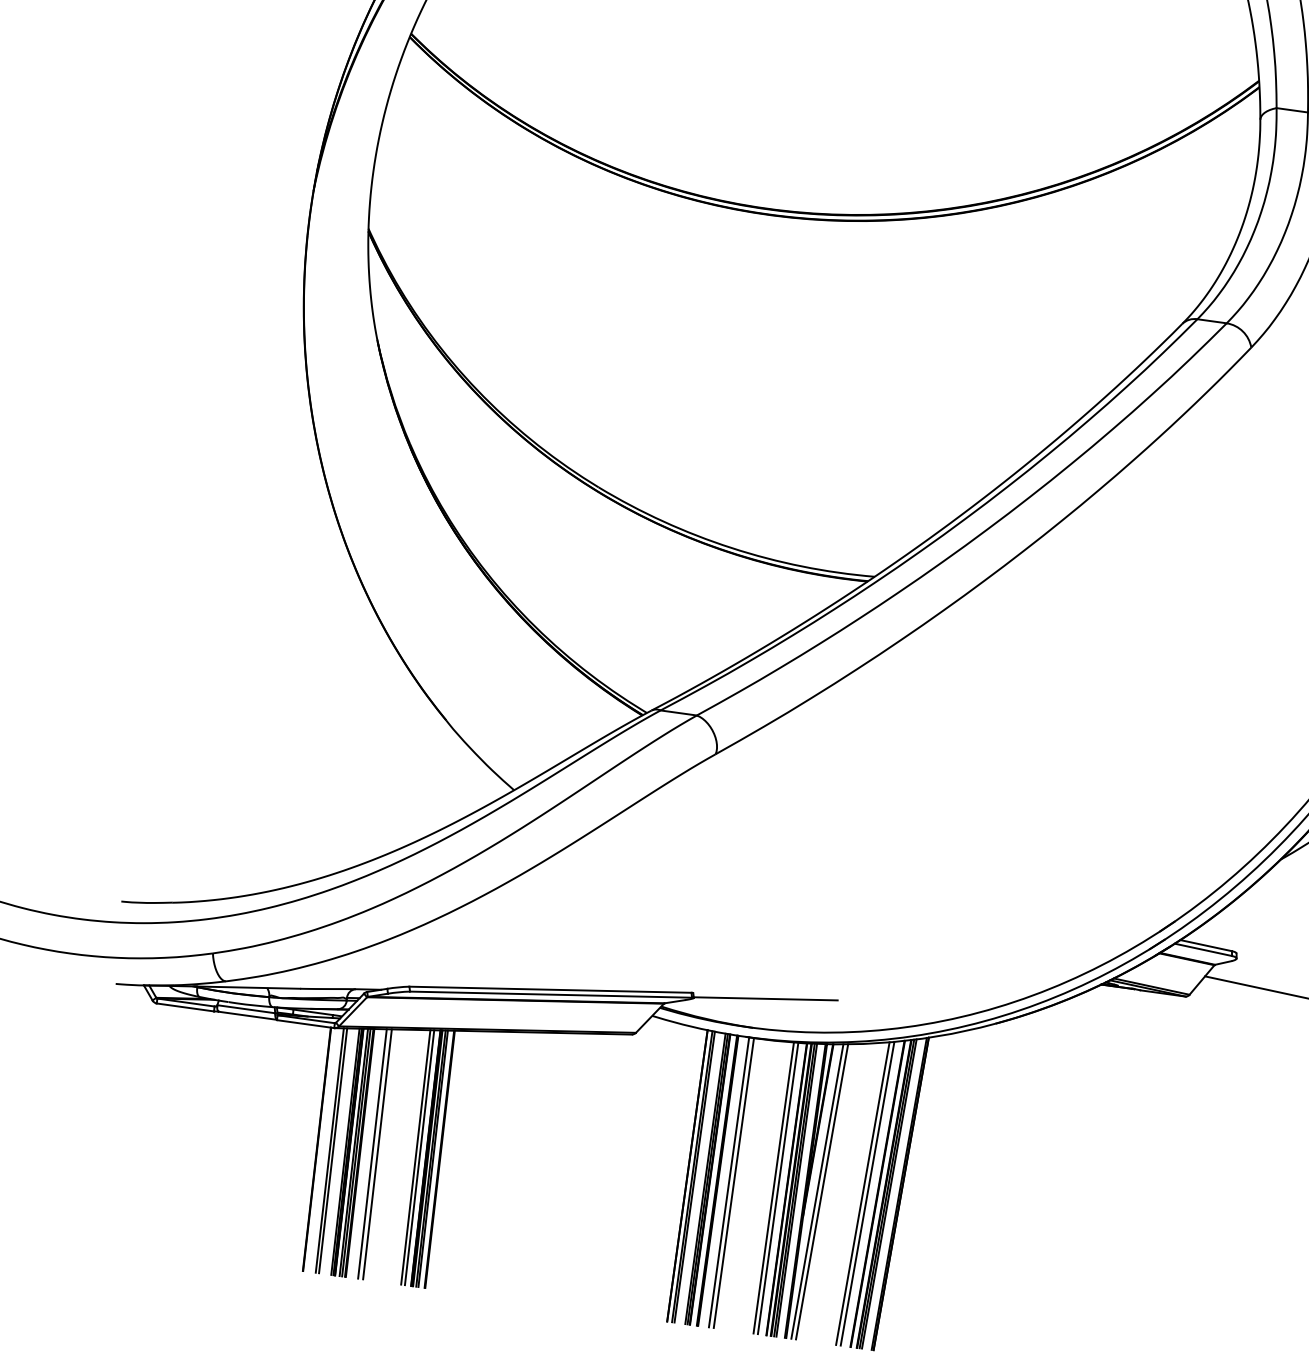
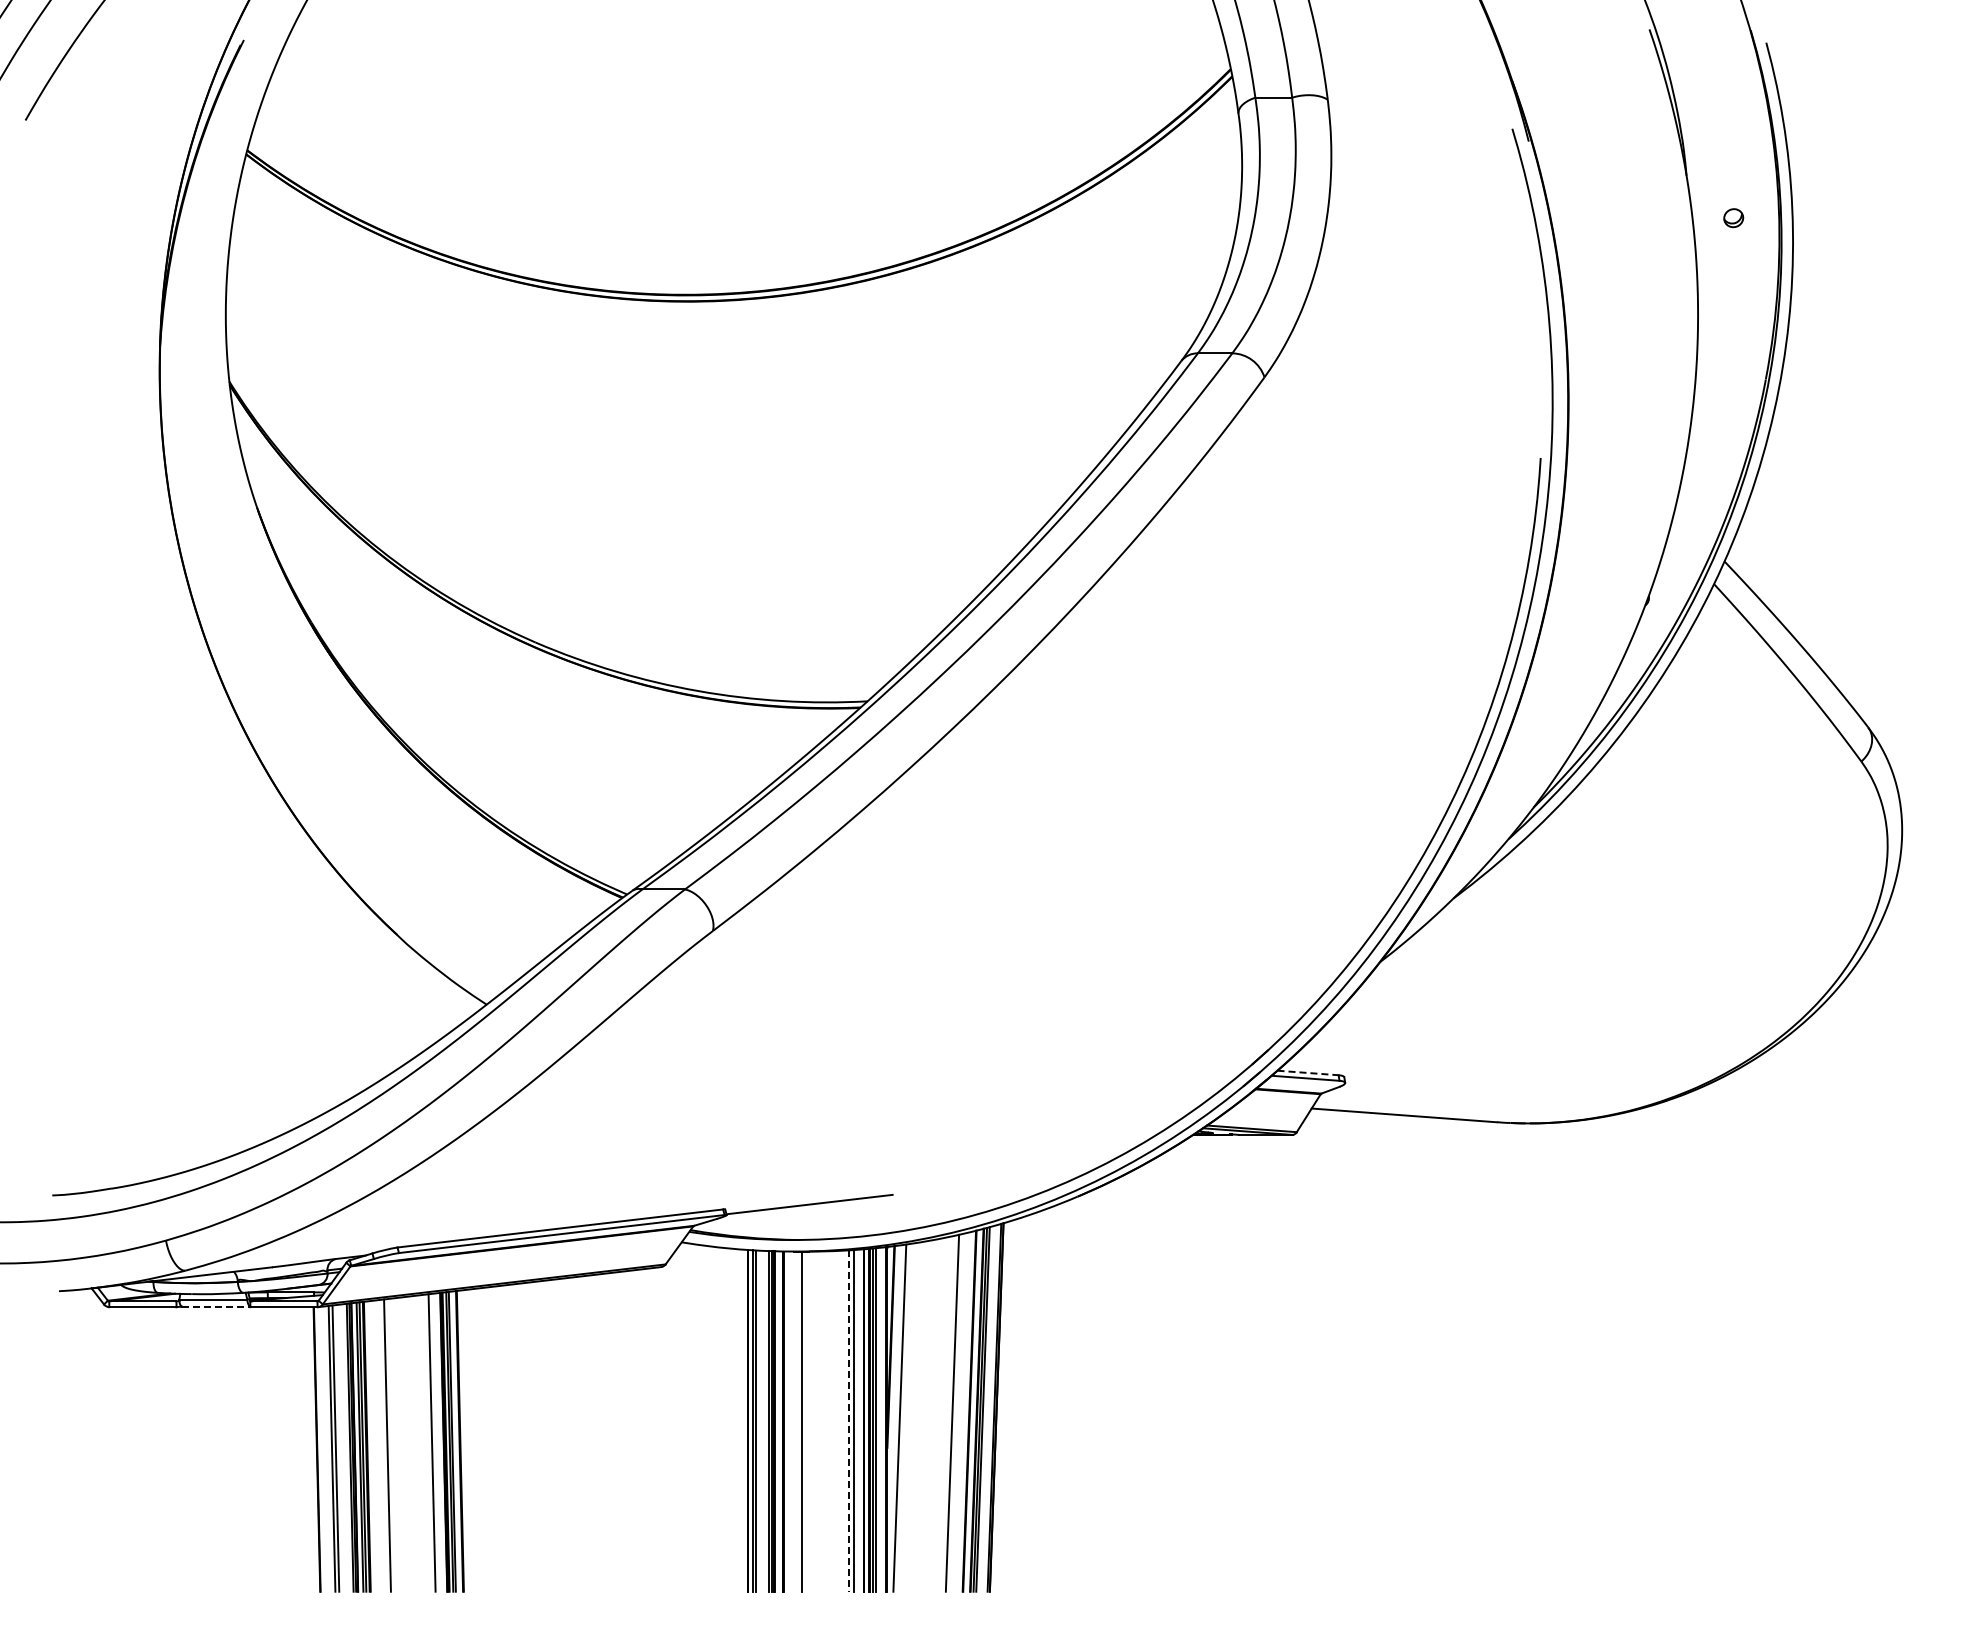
line: (1206, 945) -> (1308, 1072), solid -> dashed
line: (248, 1015) -> (216, 1306), solid -> dashed
line: (372, 1153) -> (381, 1445), removed
line: (419, 1157) -> (436, 1442), removed
line: (728, 1182) -> (796, 1421), removed
line: (774, 1188) -> (849, 1421), solid -> dashed
line: (821, 1191) -> (904, 1417), removed
line: (867, 1193) -> (957, 1412), removed

